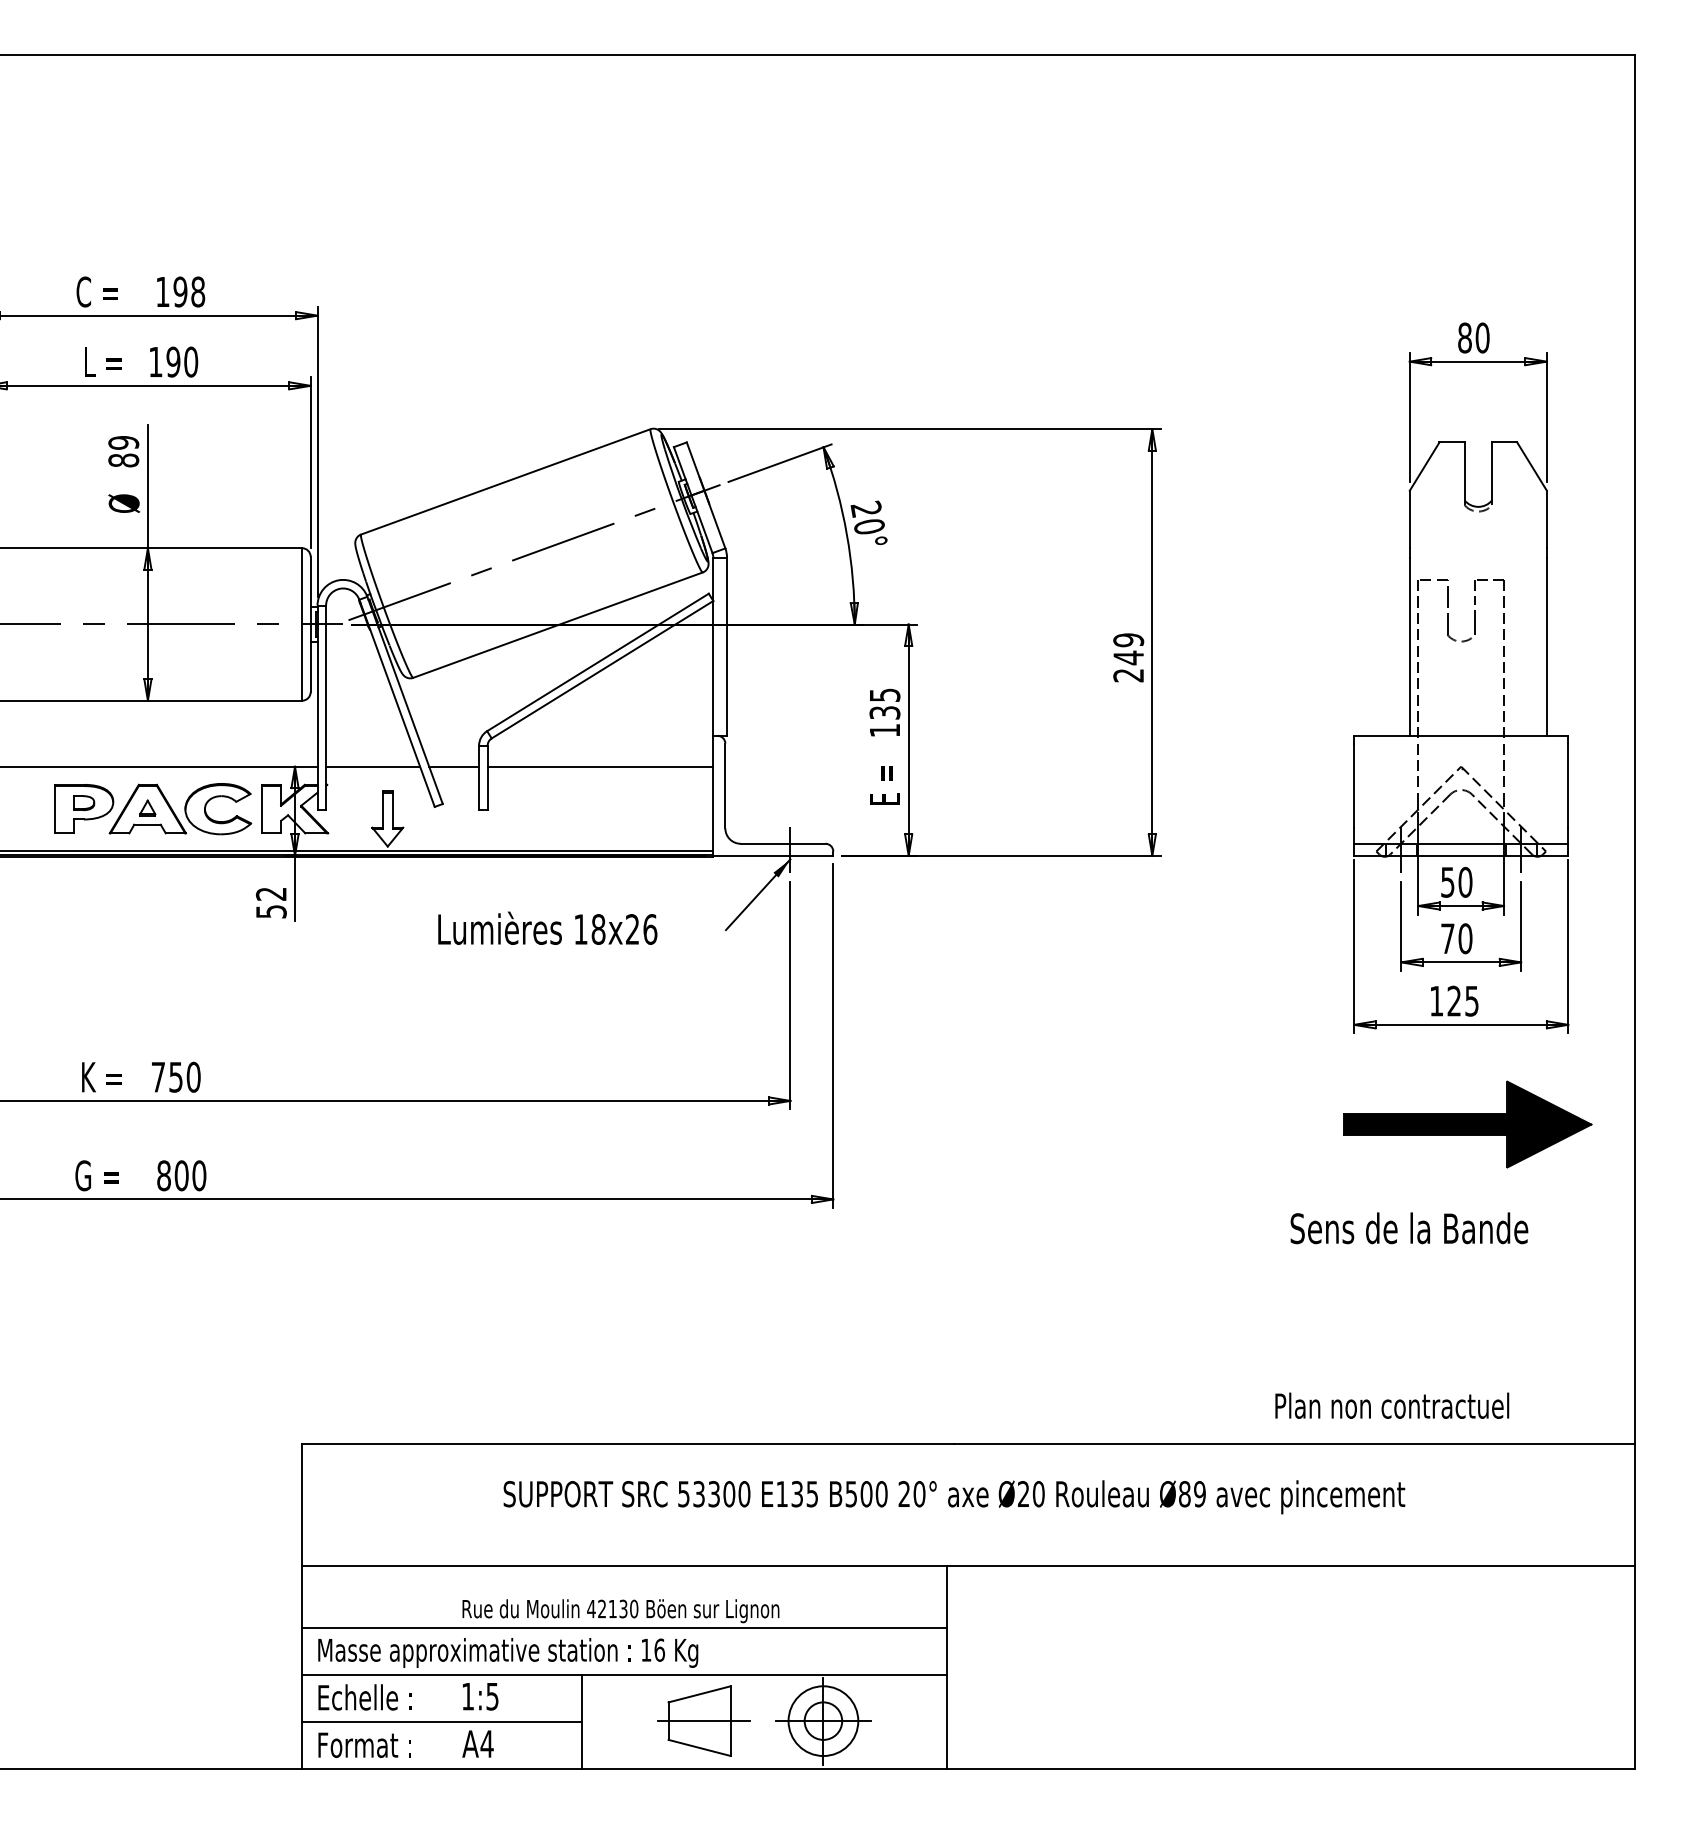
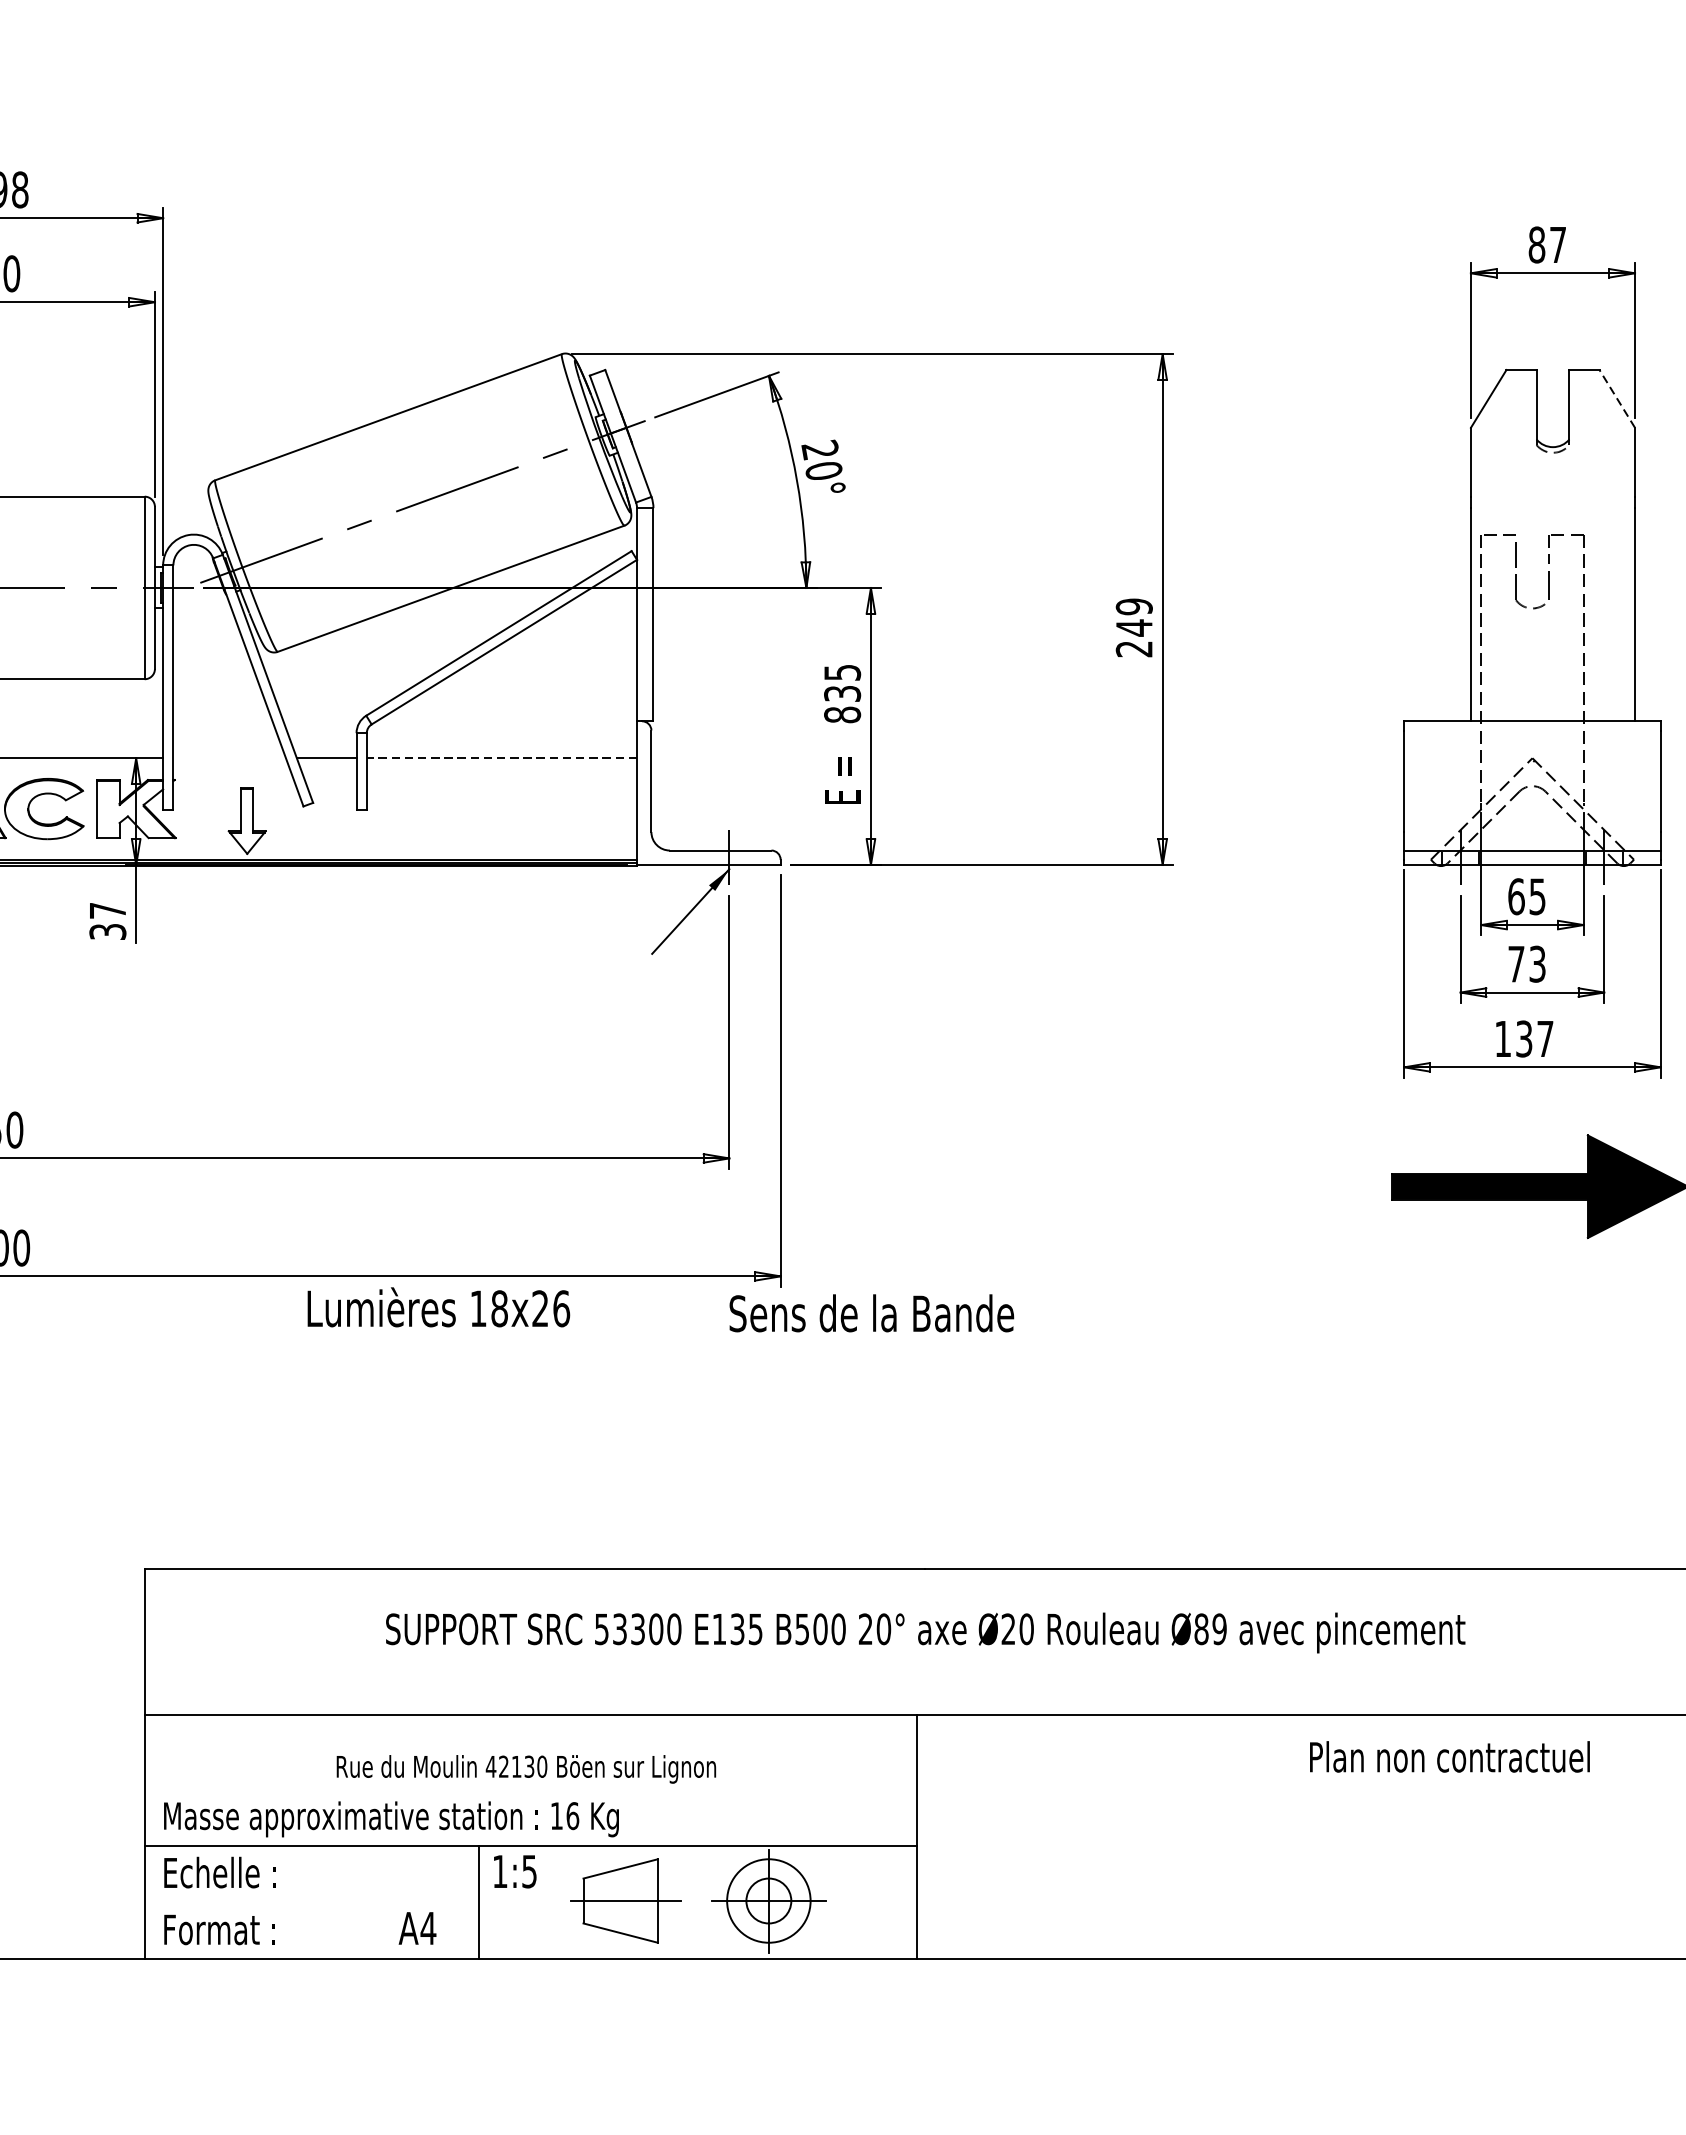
text: (1482, 337) -> (1557, 244), 80 -> 87
line: (1531, 466) -> (1616, 398), solid -> dashed
text: (884, 730) -> (841, 714), 135 -> 835
line: (373, 766) -> (230, 758), removed
line: (600, 766) -> (501, 758), solid -> dashed
text: (1456, 881) -> (1526, 895), 50 -> 65
text: (270, 902) -> (106, 920), 52 -> 37
text: (547, 927) -> (438, 1306), moved
text: (1465, 938) -> (1537, 963), 70 -> 73
text: (1462, 1001) -> (1534, 1039), 125 -> 137
text: (1409, 1228) -> (871, 1313), moved
text: (1392, 1405) -> (1450, 1756), moved
line: (624, 1627) -> (530, 1788), removed
text: (480, 1696) -> (515, 1871), moved
line: (441, 1722) -> (311, 1902), removed
text: (477, 1743) -> (416, 1927), moved

